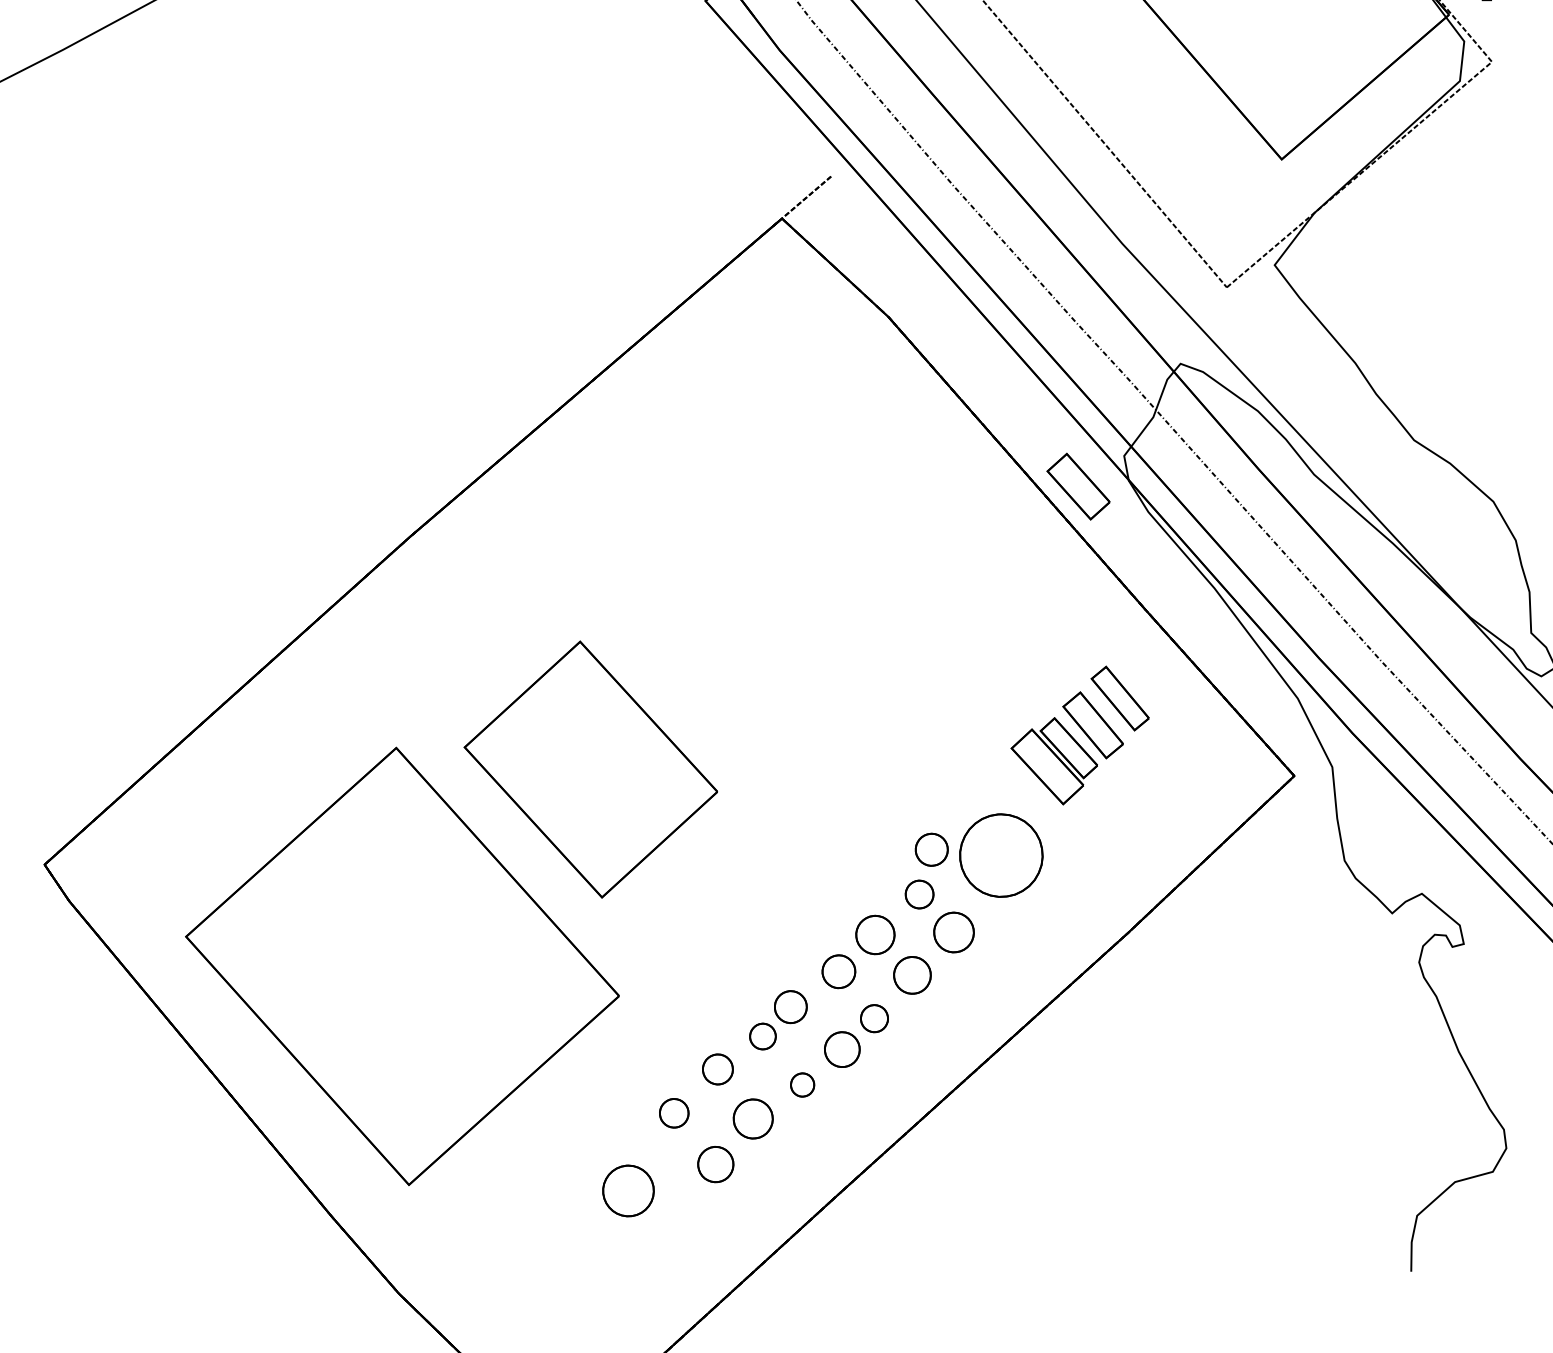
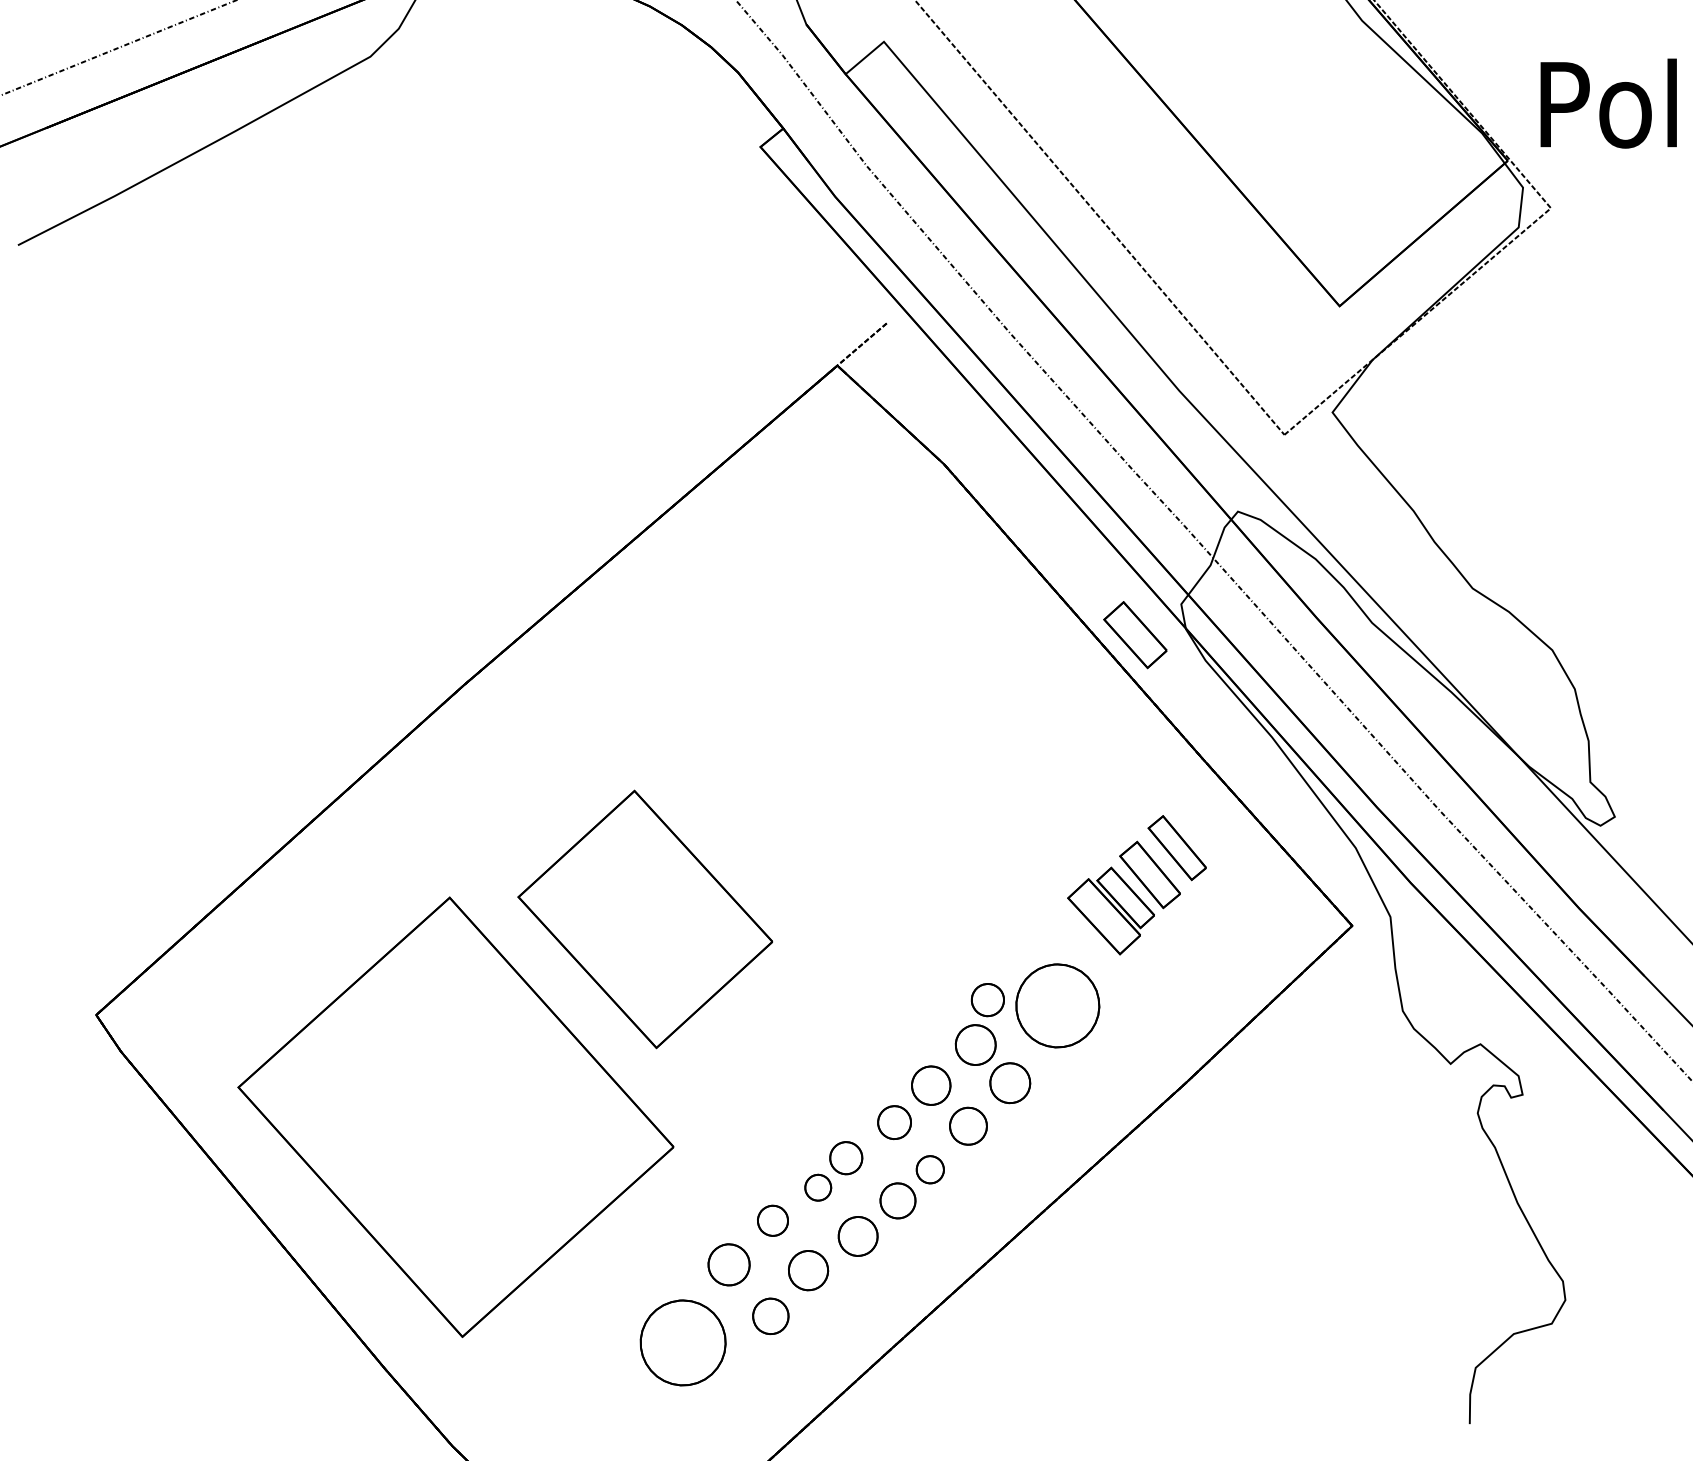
part: (919, 894) -> (975, 1044), size x1.43
part: (802, 1085) -> (857, 1236), size x1.67
part: (673, 1112) -> (728, 1264), size x1.43
part: (627, 1190) -> (682, 1342), size x1.67

